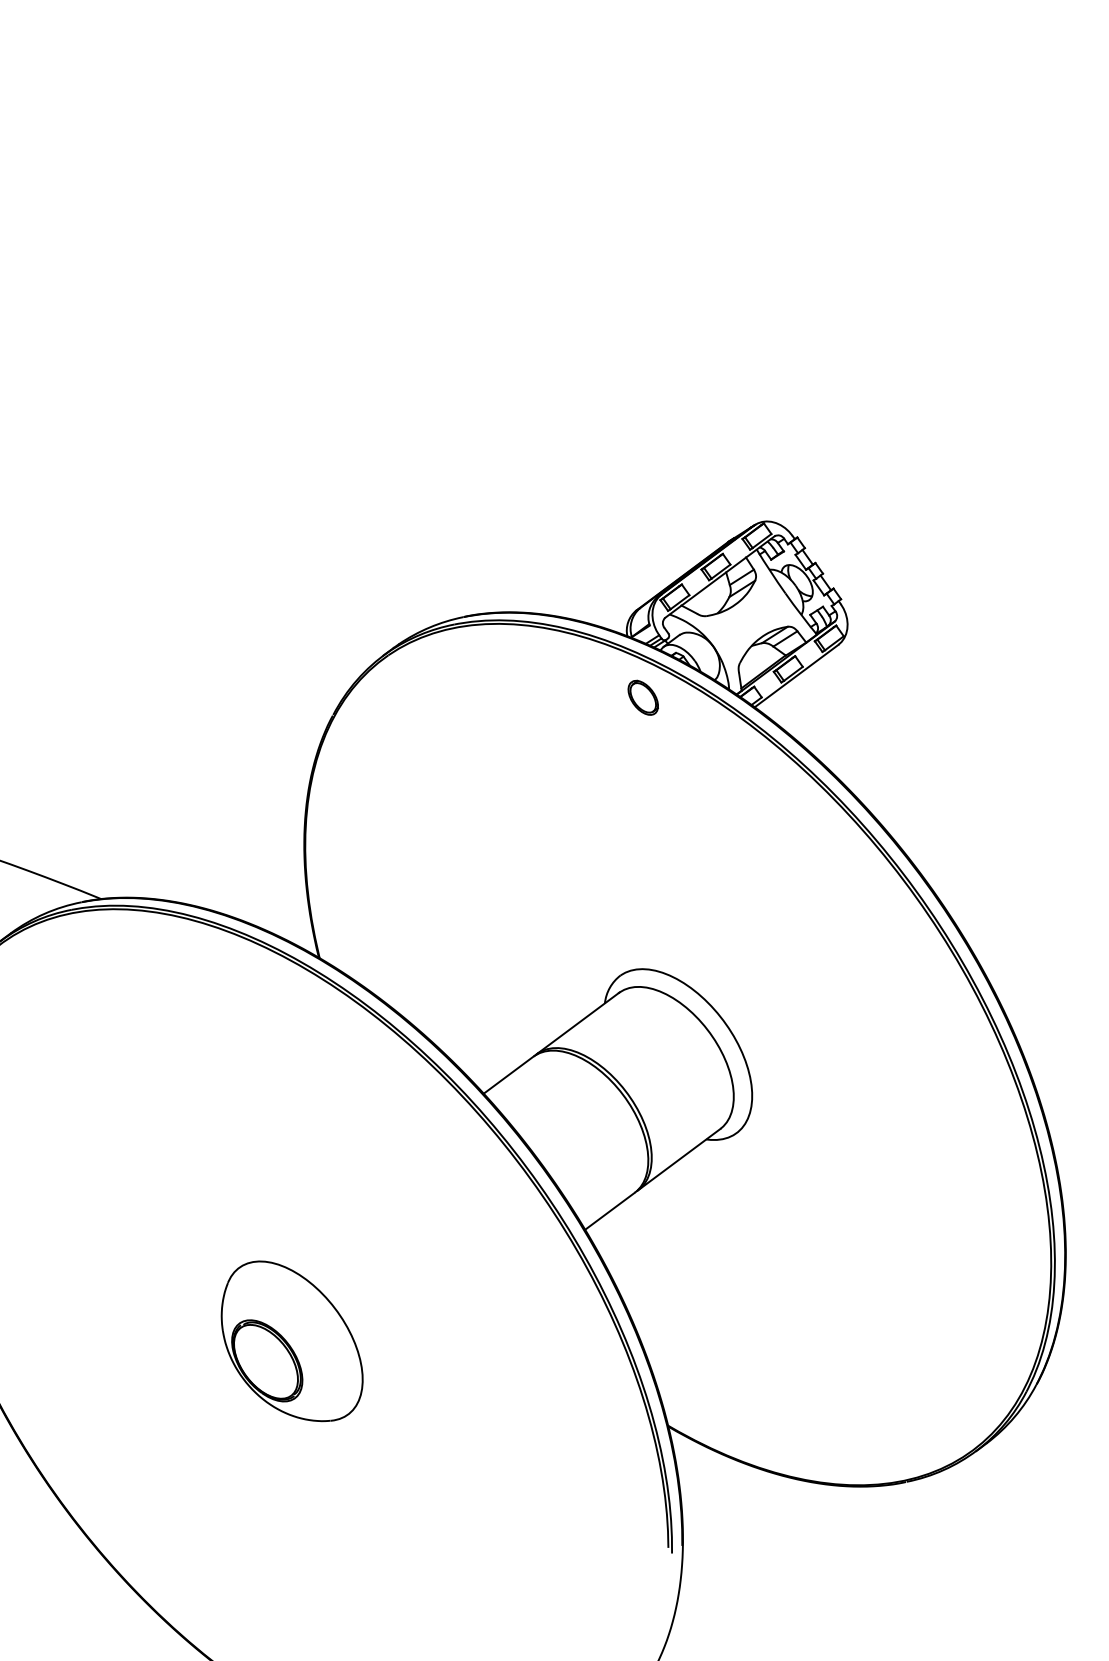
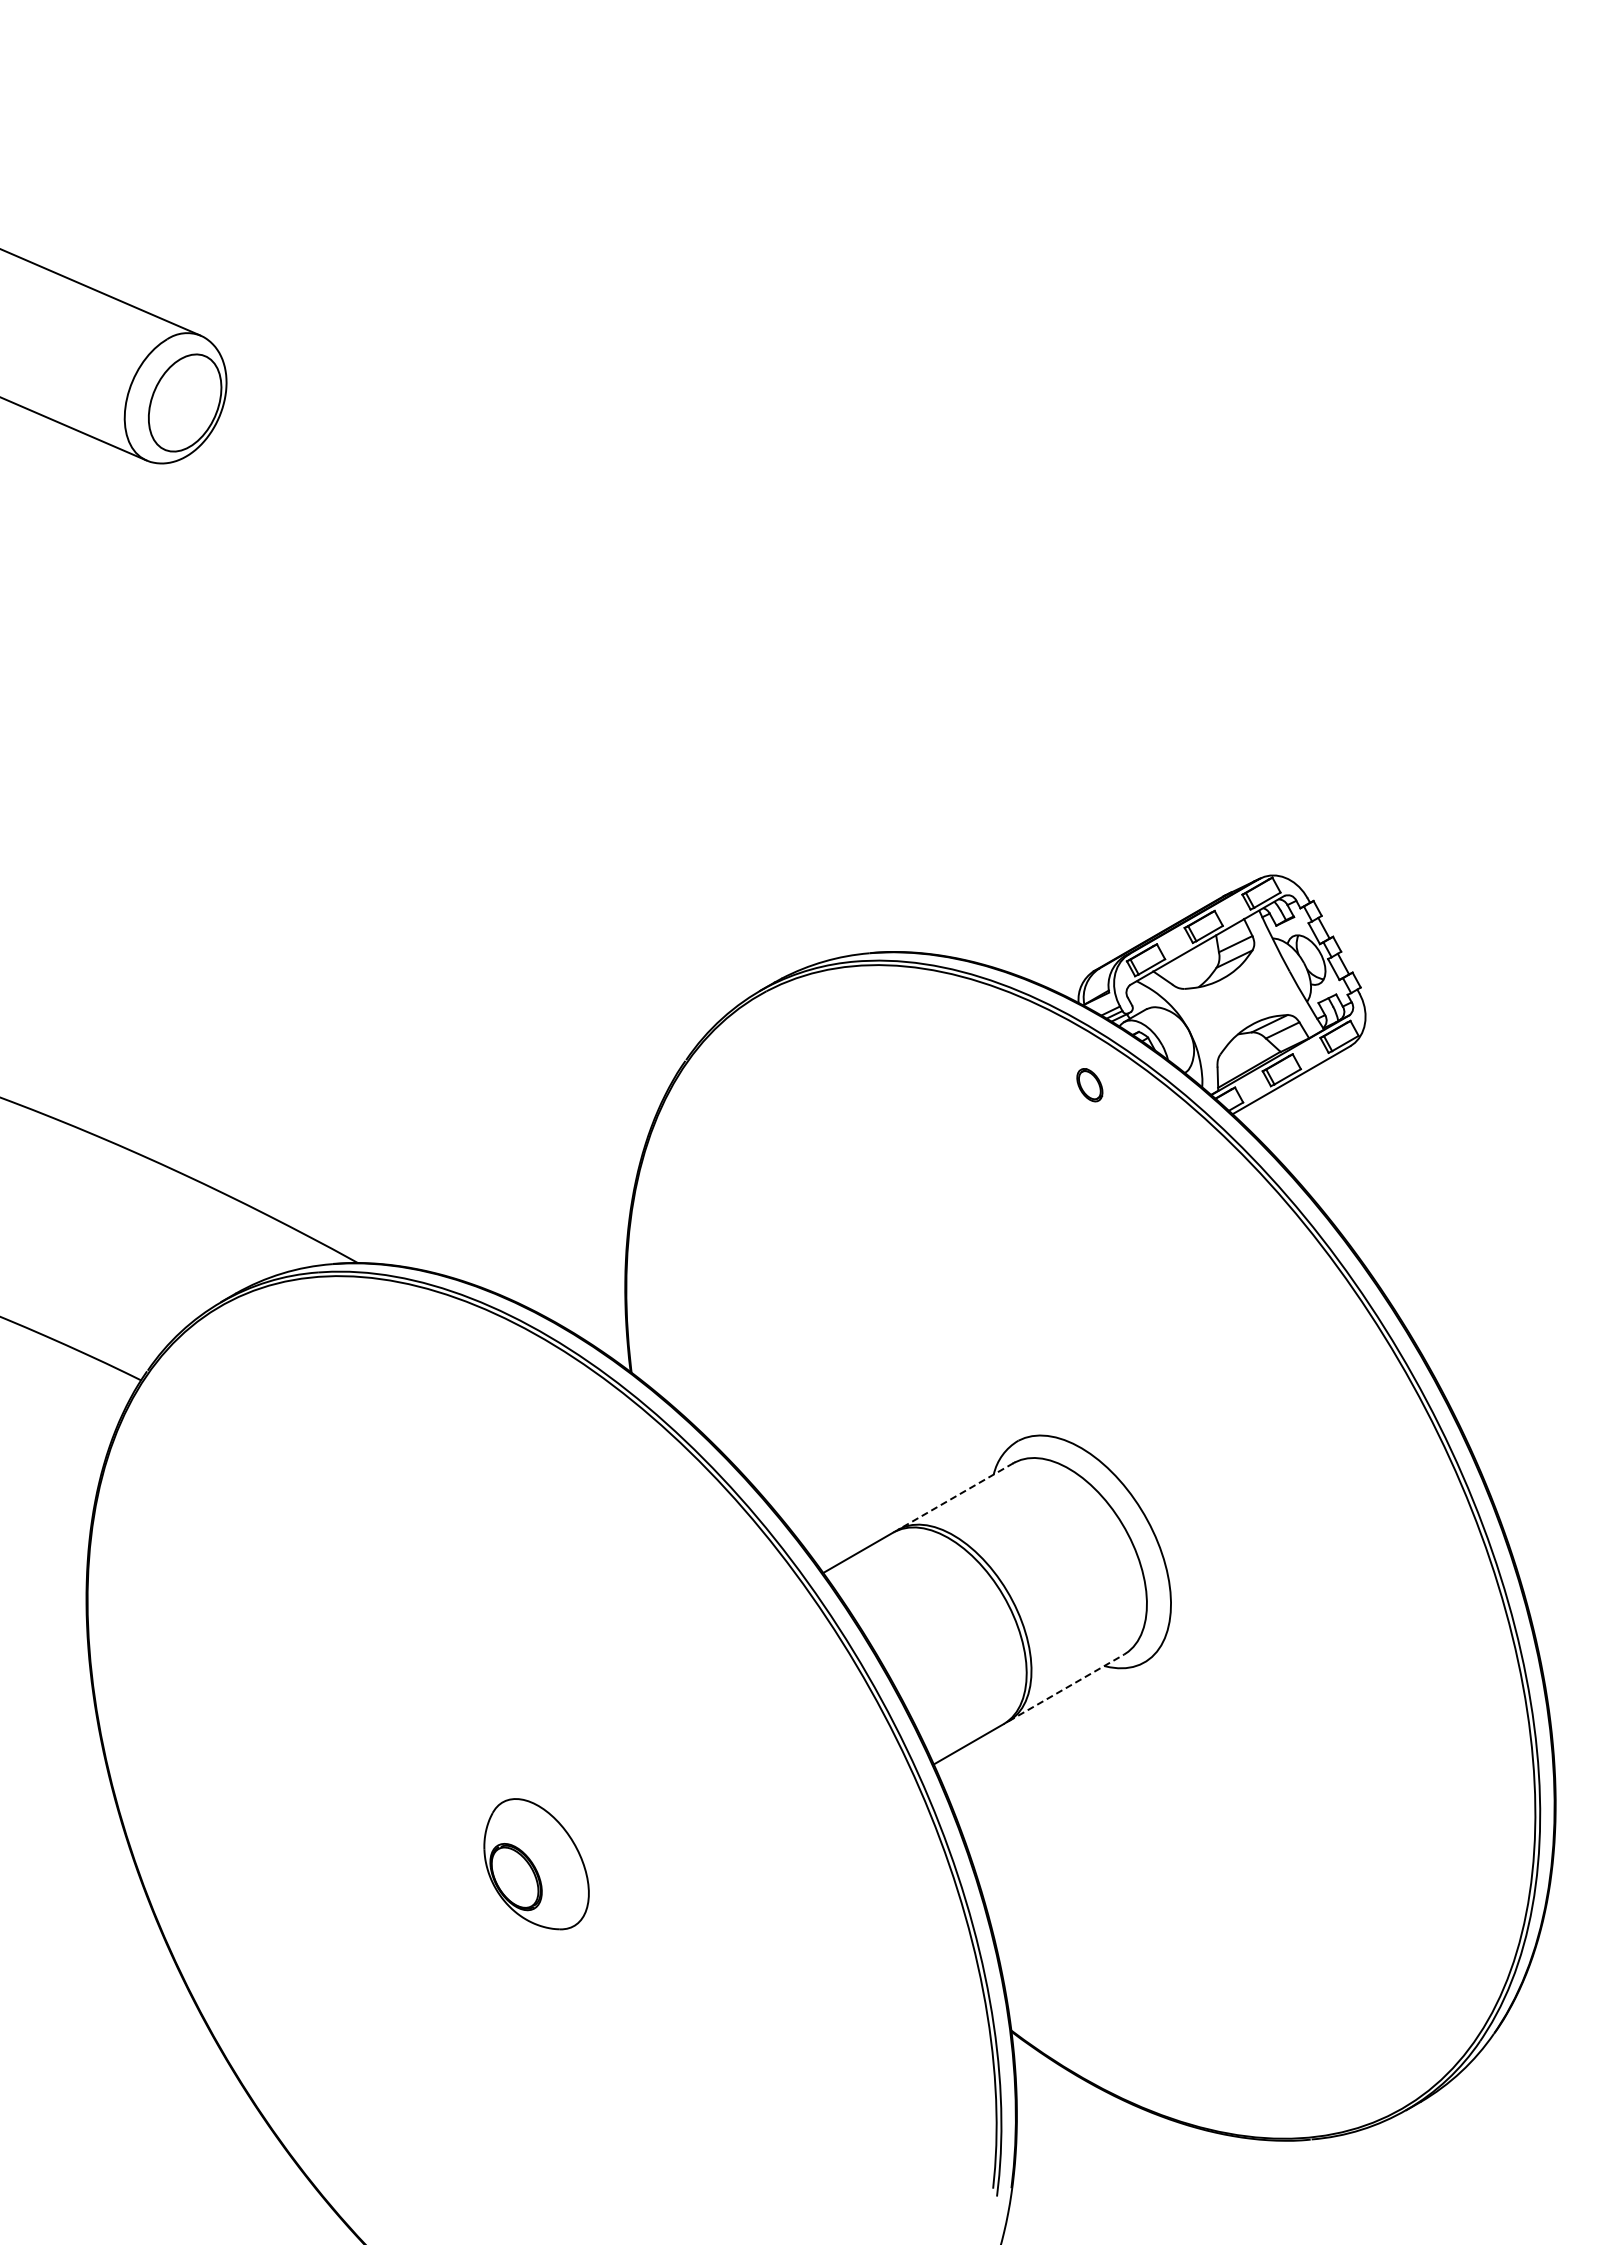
part: (643, 698) -> (1089, 1085), size x0.7
line: (577, 1023) -> (955, 1496), solid -> dashed
line: (679, 1159) -> (1066, 1687), solid -> dashed
part: (291, 1340) -> (536, 1863), size x0.6

